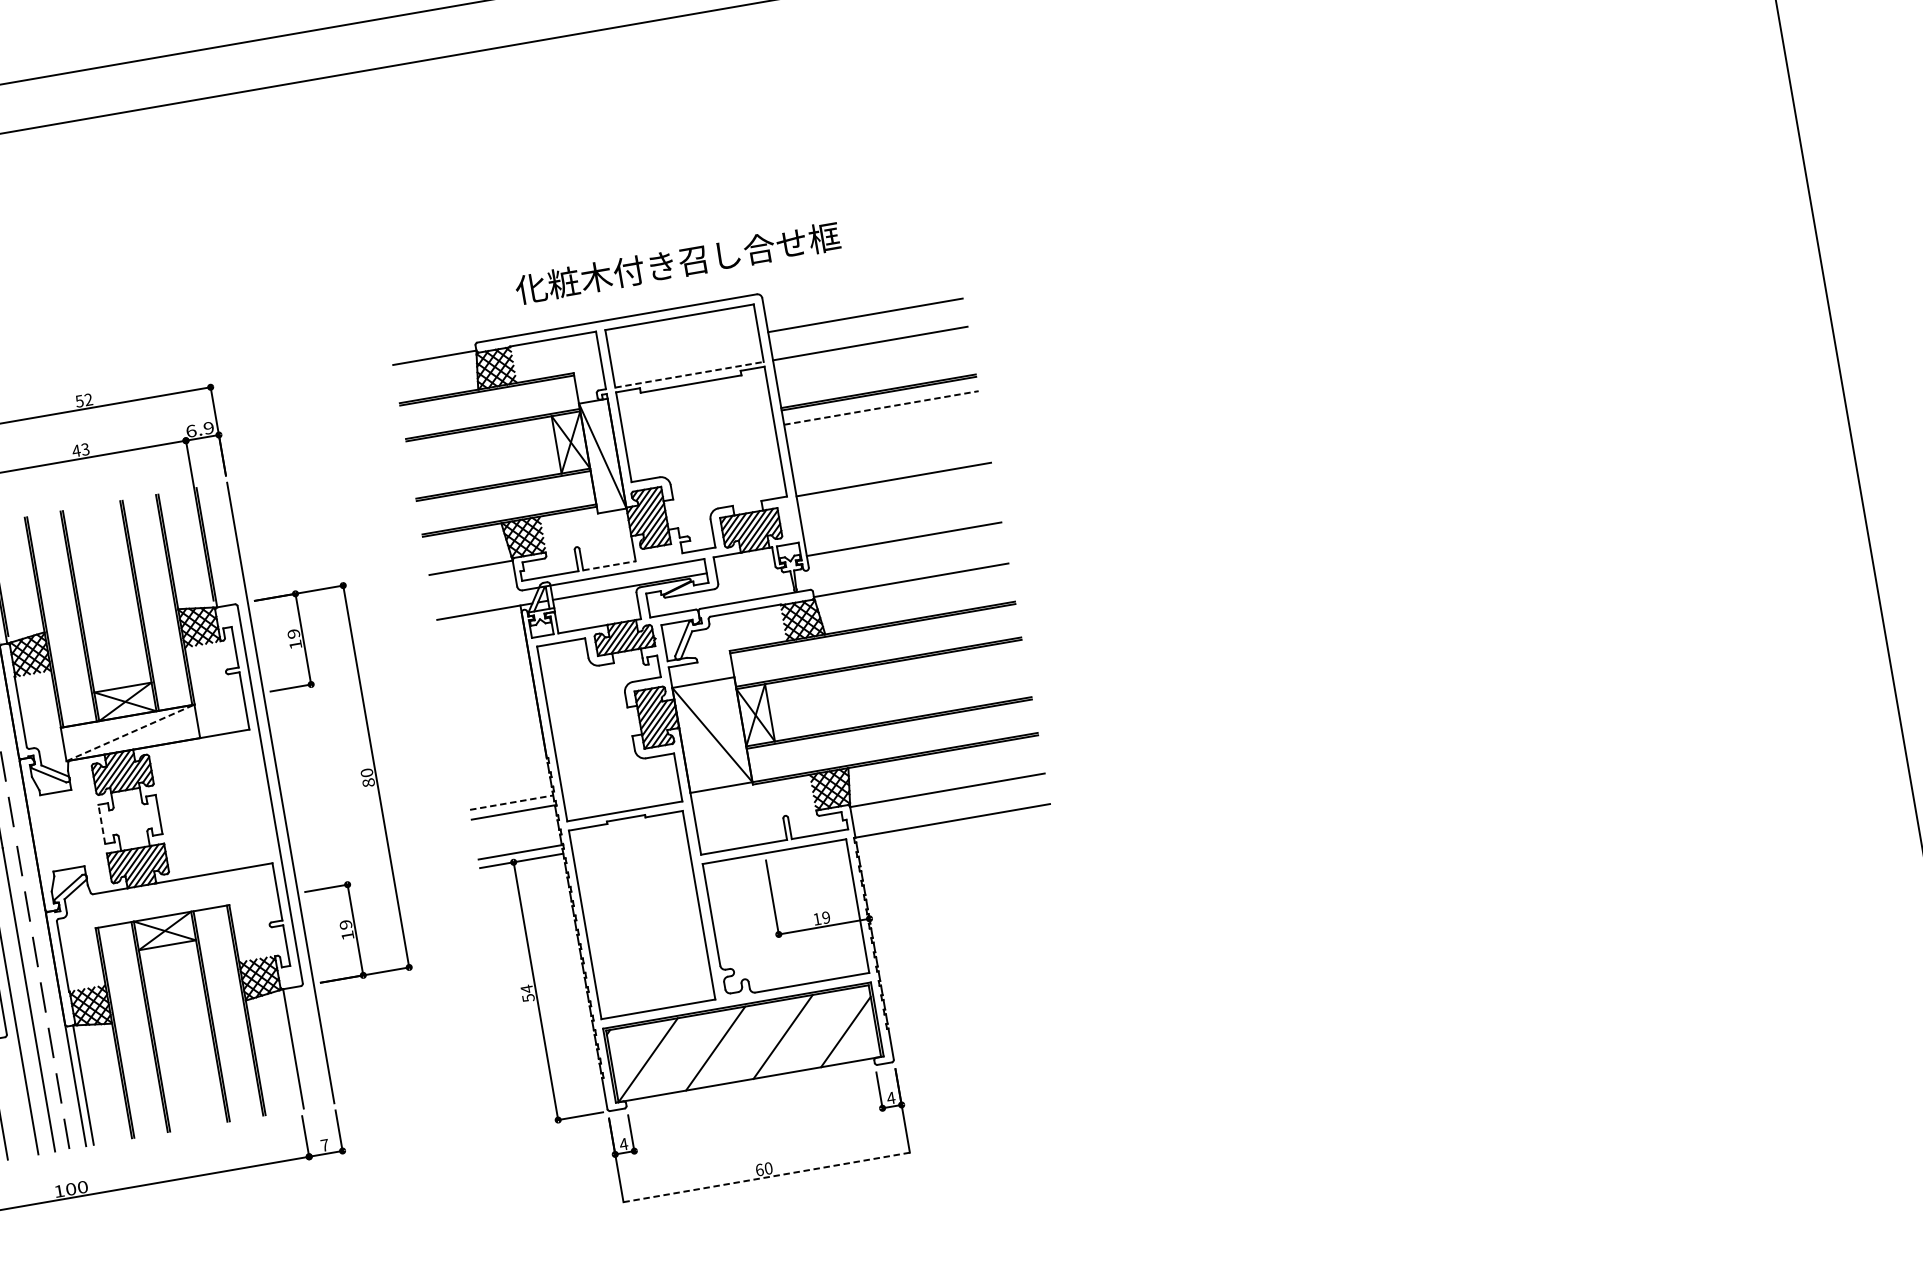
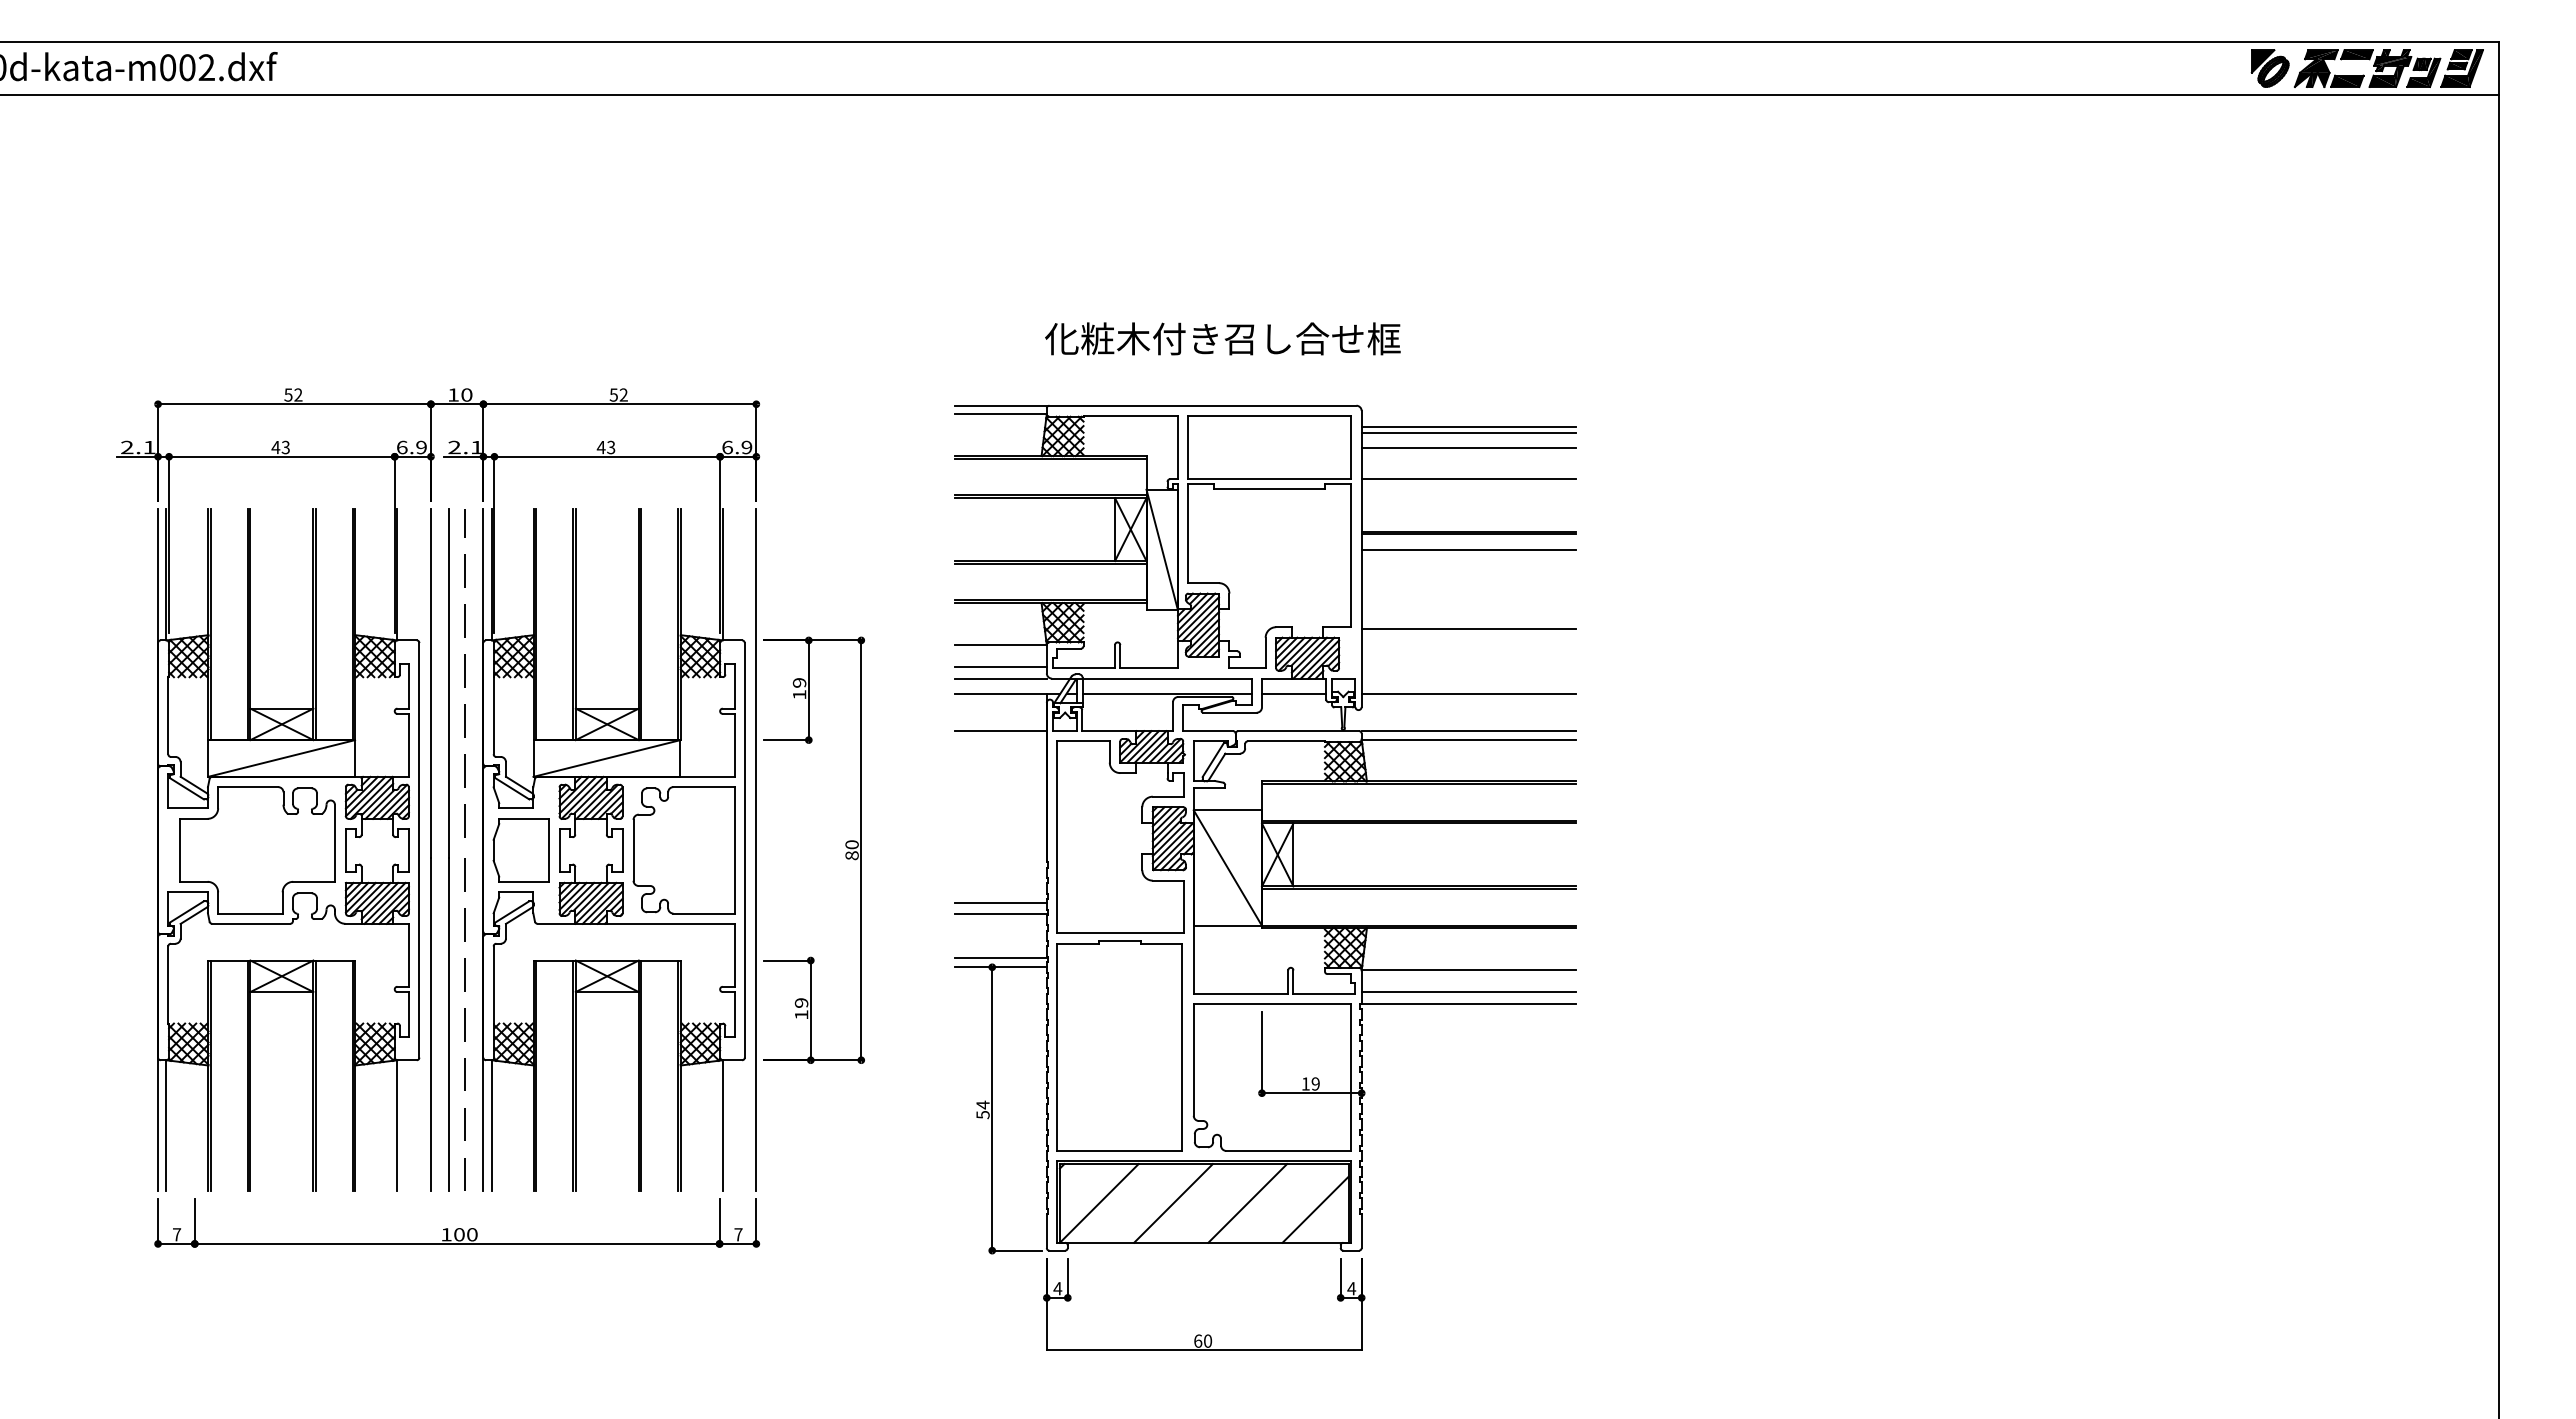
text: (677, 262) -> (1222, 338), moved
line: (861, 295) -> (1468, 426), added
line: (863, 301) -> (1468, 433), added
line: (432, 350) -> (1000, 405), added
line: (689, 375) -> (1269, 479), dashed -> solid
line: (881, 408) -> (1468, 550), dashed -> solid
line: (609, 565) -> (1149, 668), dashed -> solid
line: (744, 566) -> (1293, 694), added
line: (909, 573) -> (1468, 731), added
line: (474, 588) -> (1000, 667), added
line: (475, 598) -> (1000, 678), added
line: (484, 646) -> (1000, 731), added
line: (130, 733) -> (606, 758), dashed -> solid
line: (512, 802) -> (1001, 903), dashed -> solid
part: (214, 804) -> (683, 850), added
line: (950, 810) -> (1468, 992), added
line: (101, 824) -> (559, 850), dashed -> solid
part: (66, 830) -> (520, 850), added
line: (766, 1177) -> (1203, 1350), dashed -> solid

